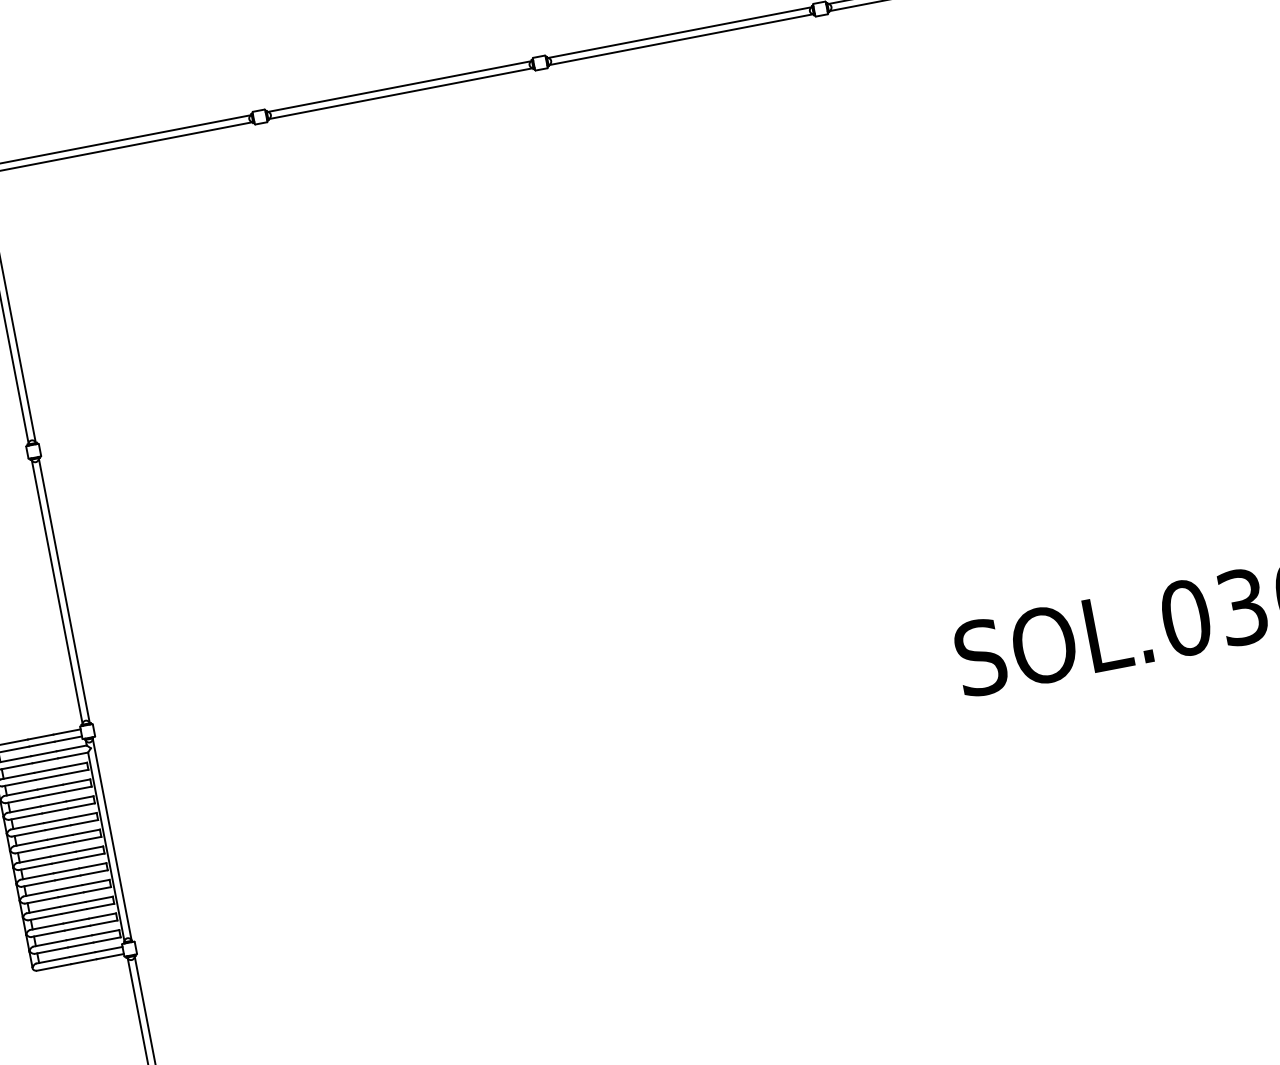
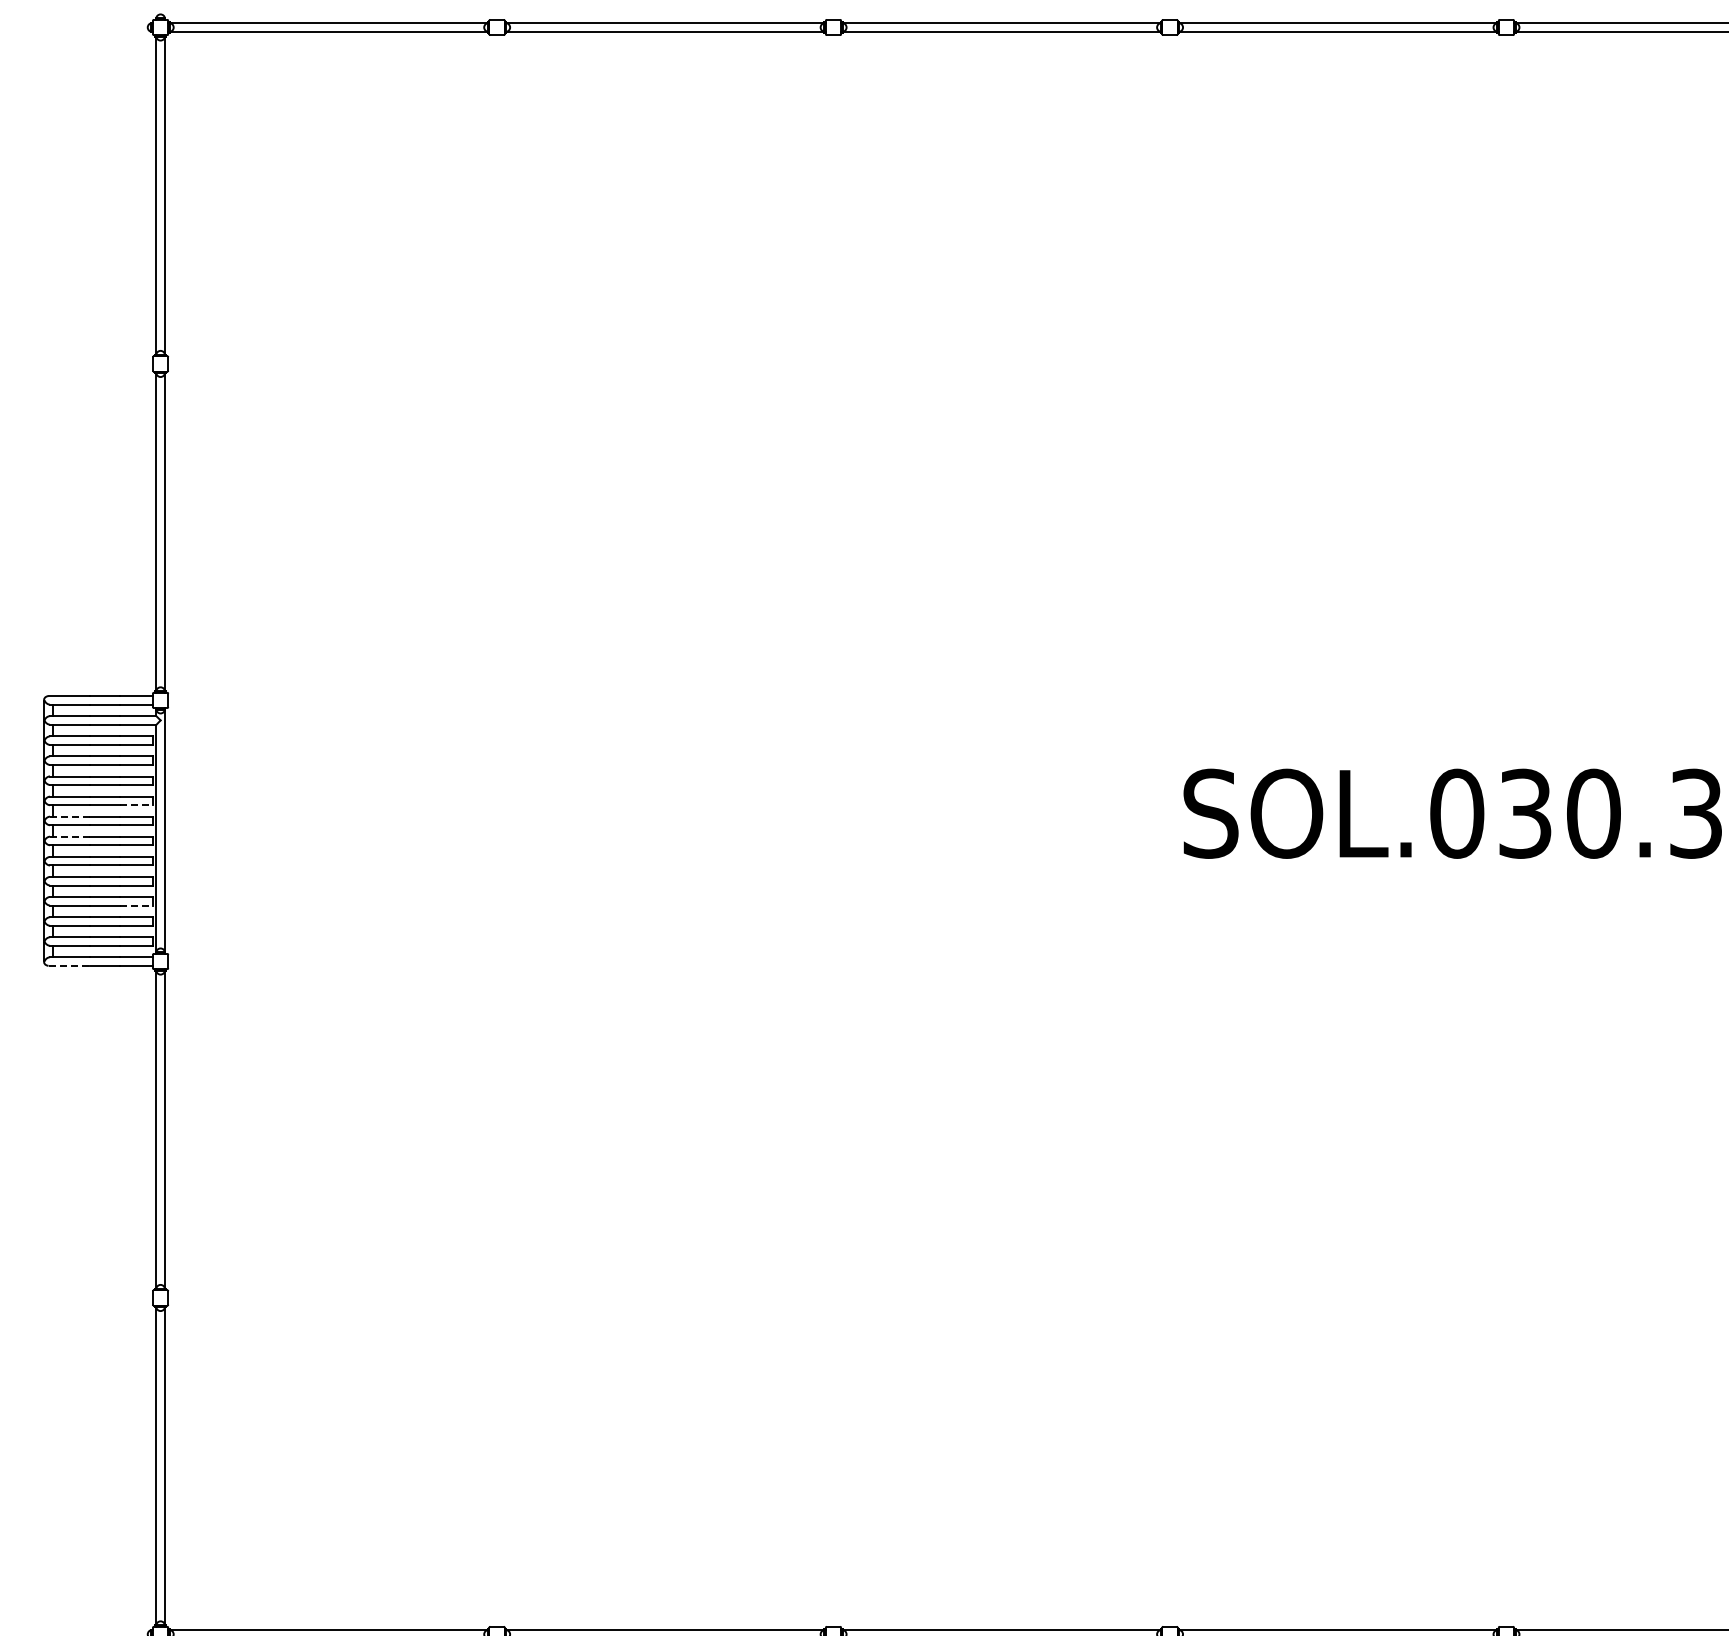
line: (85, 822) -> (137, 805), solid -> dashed
line: (30, 842) -> (69, 816), solid -> dashed
line: (33, 859) -> (69, 836), solid -> dashed
line: (101, 906) -> (137, 905), solid -> dashed
line: (54, 967) -> (69, 965), solid -> dashed

